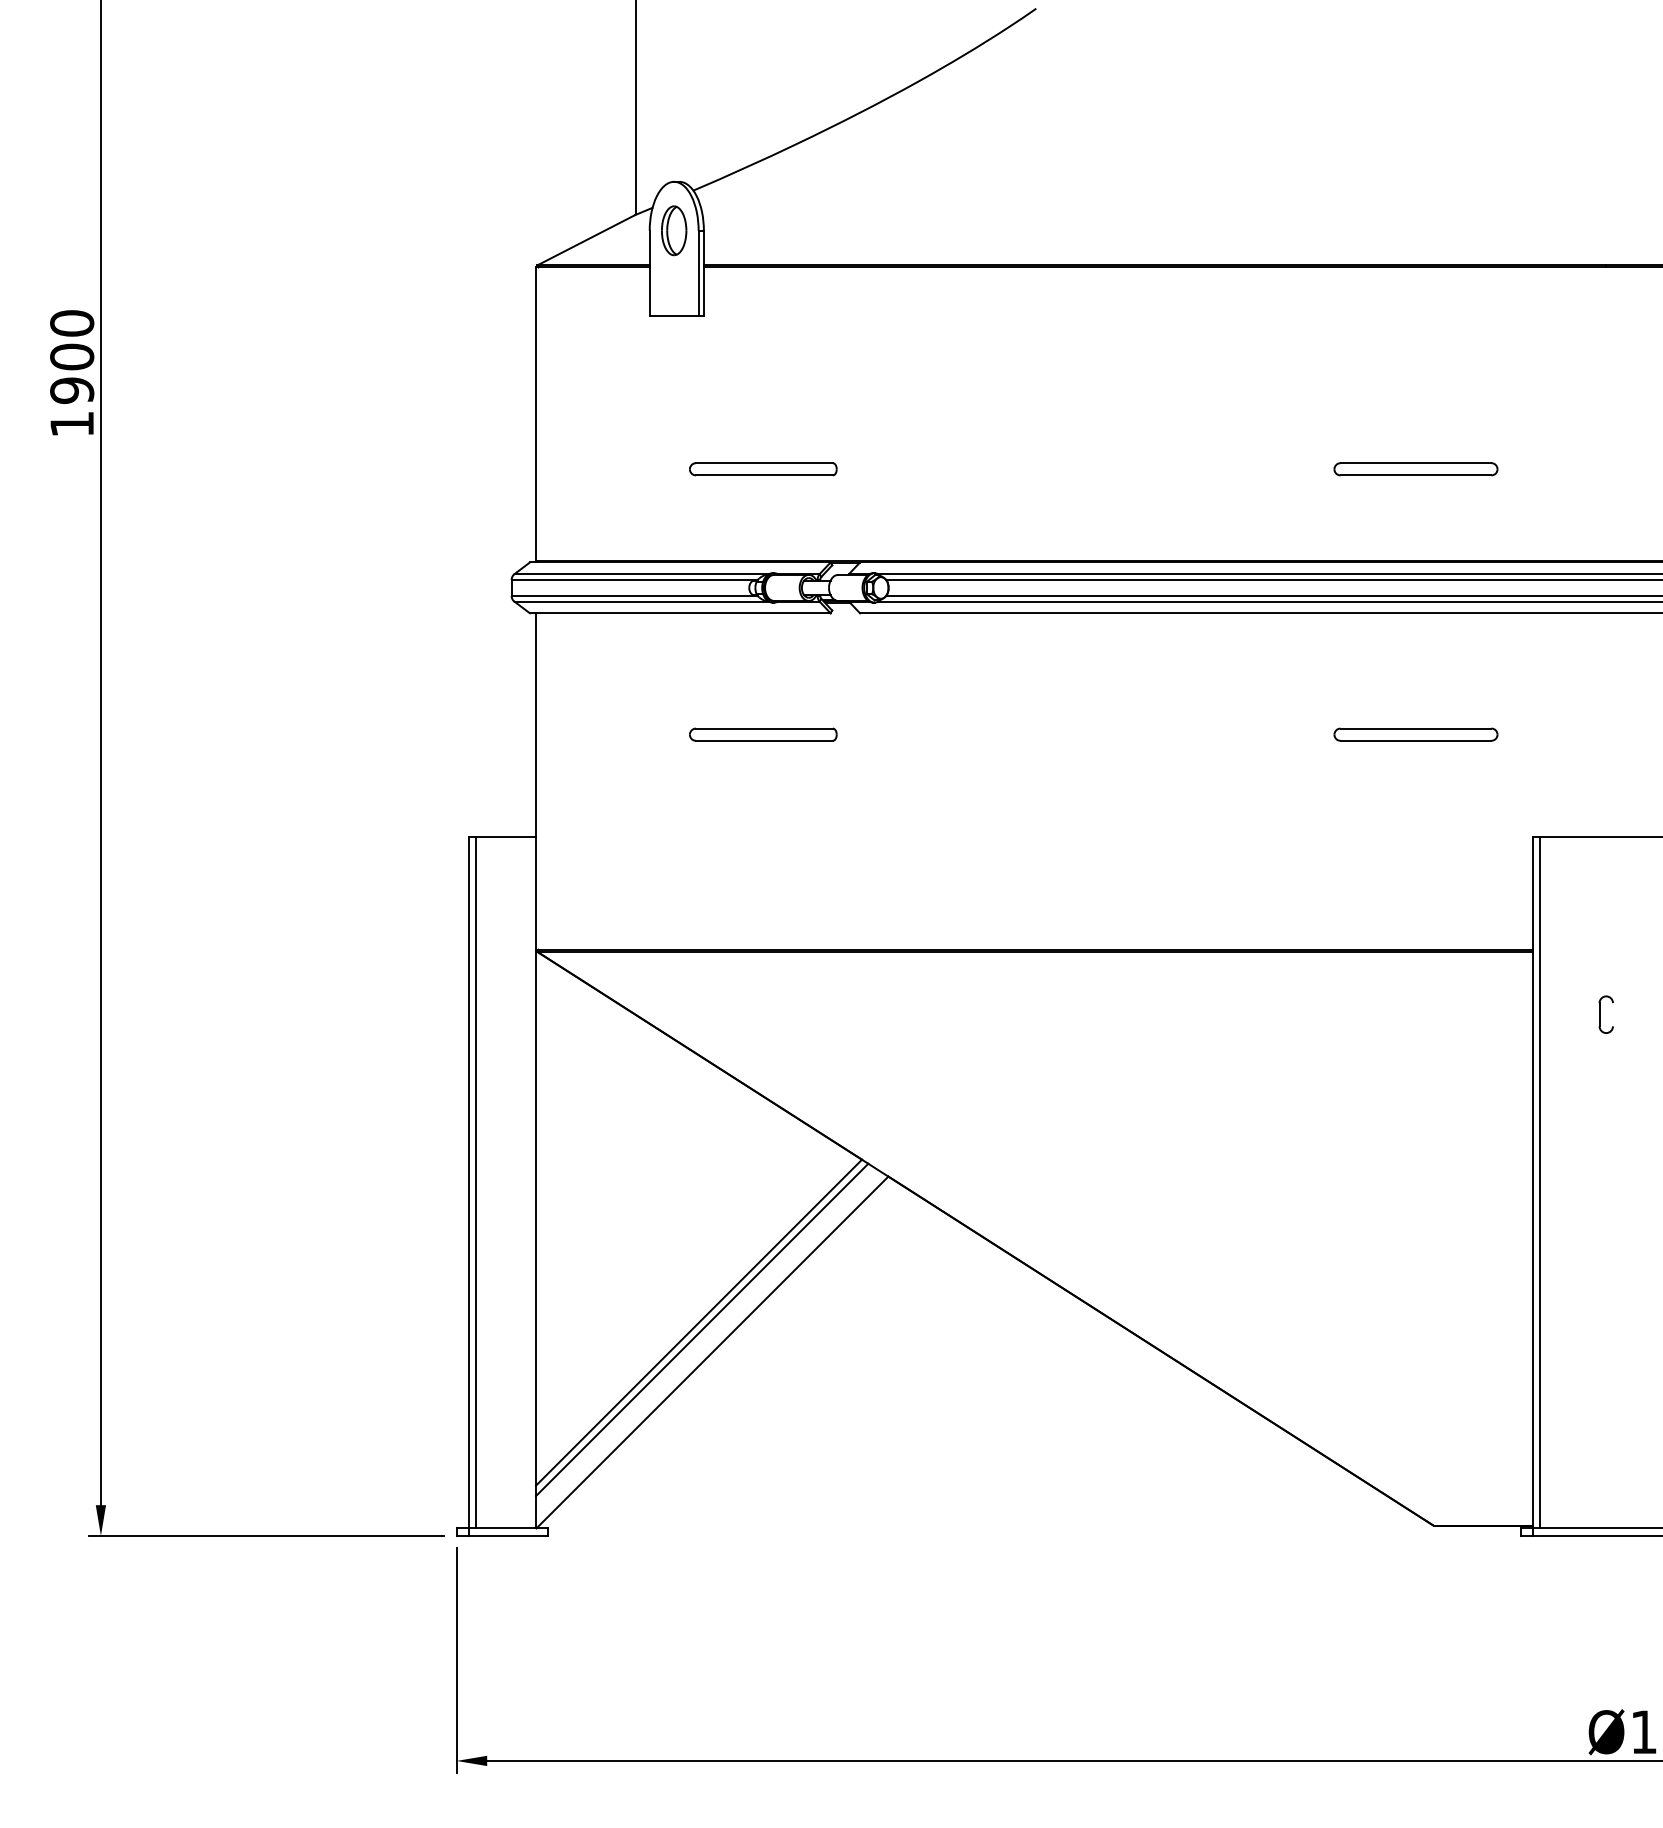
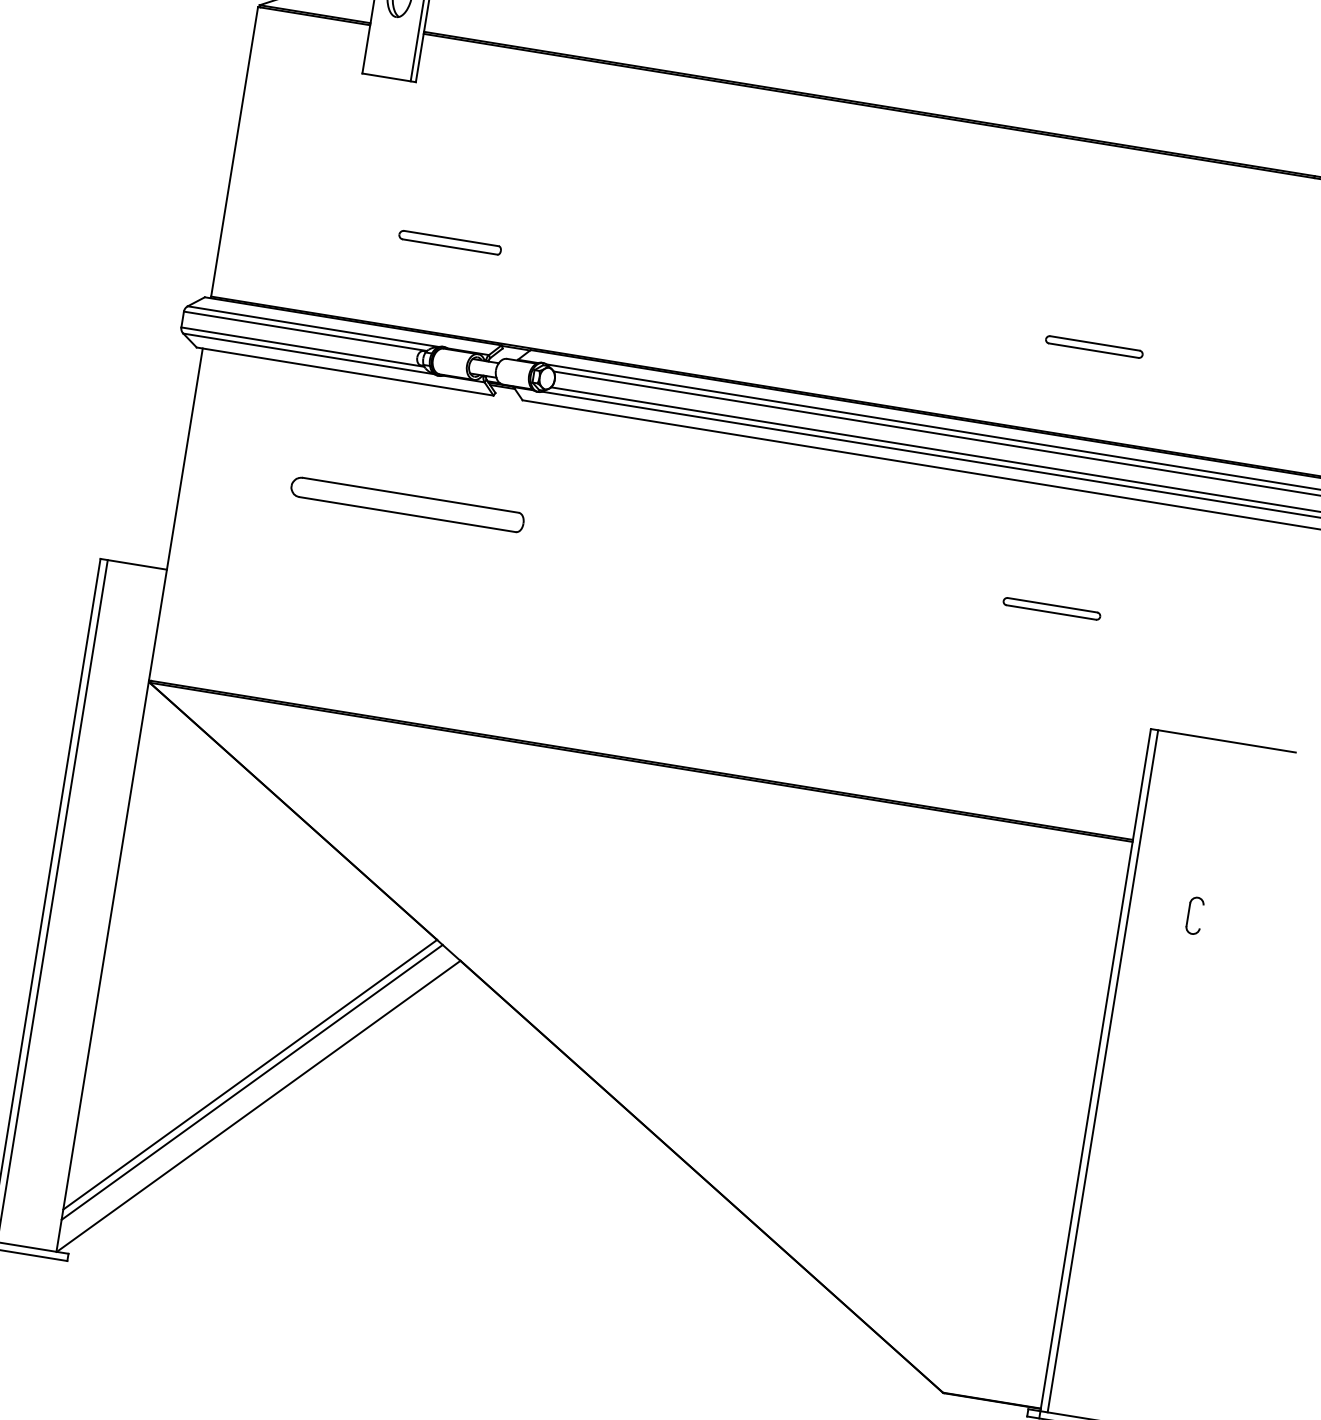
part: (763, 469) -> (450, 242), size x0.7
part: (1415, 469) -> (1093, 347), size x0.6
part: (763, 734) -> (407, 504), size x1.6
part: (1415, 734) -> (1051, 608), size x0.6

